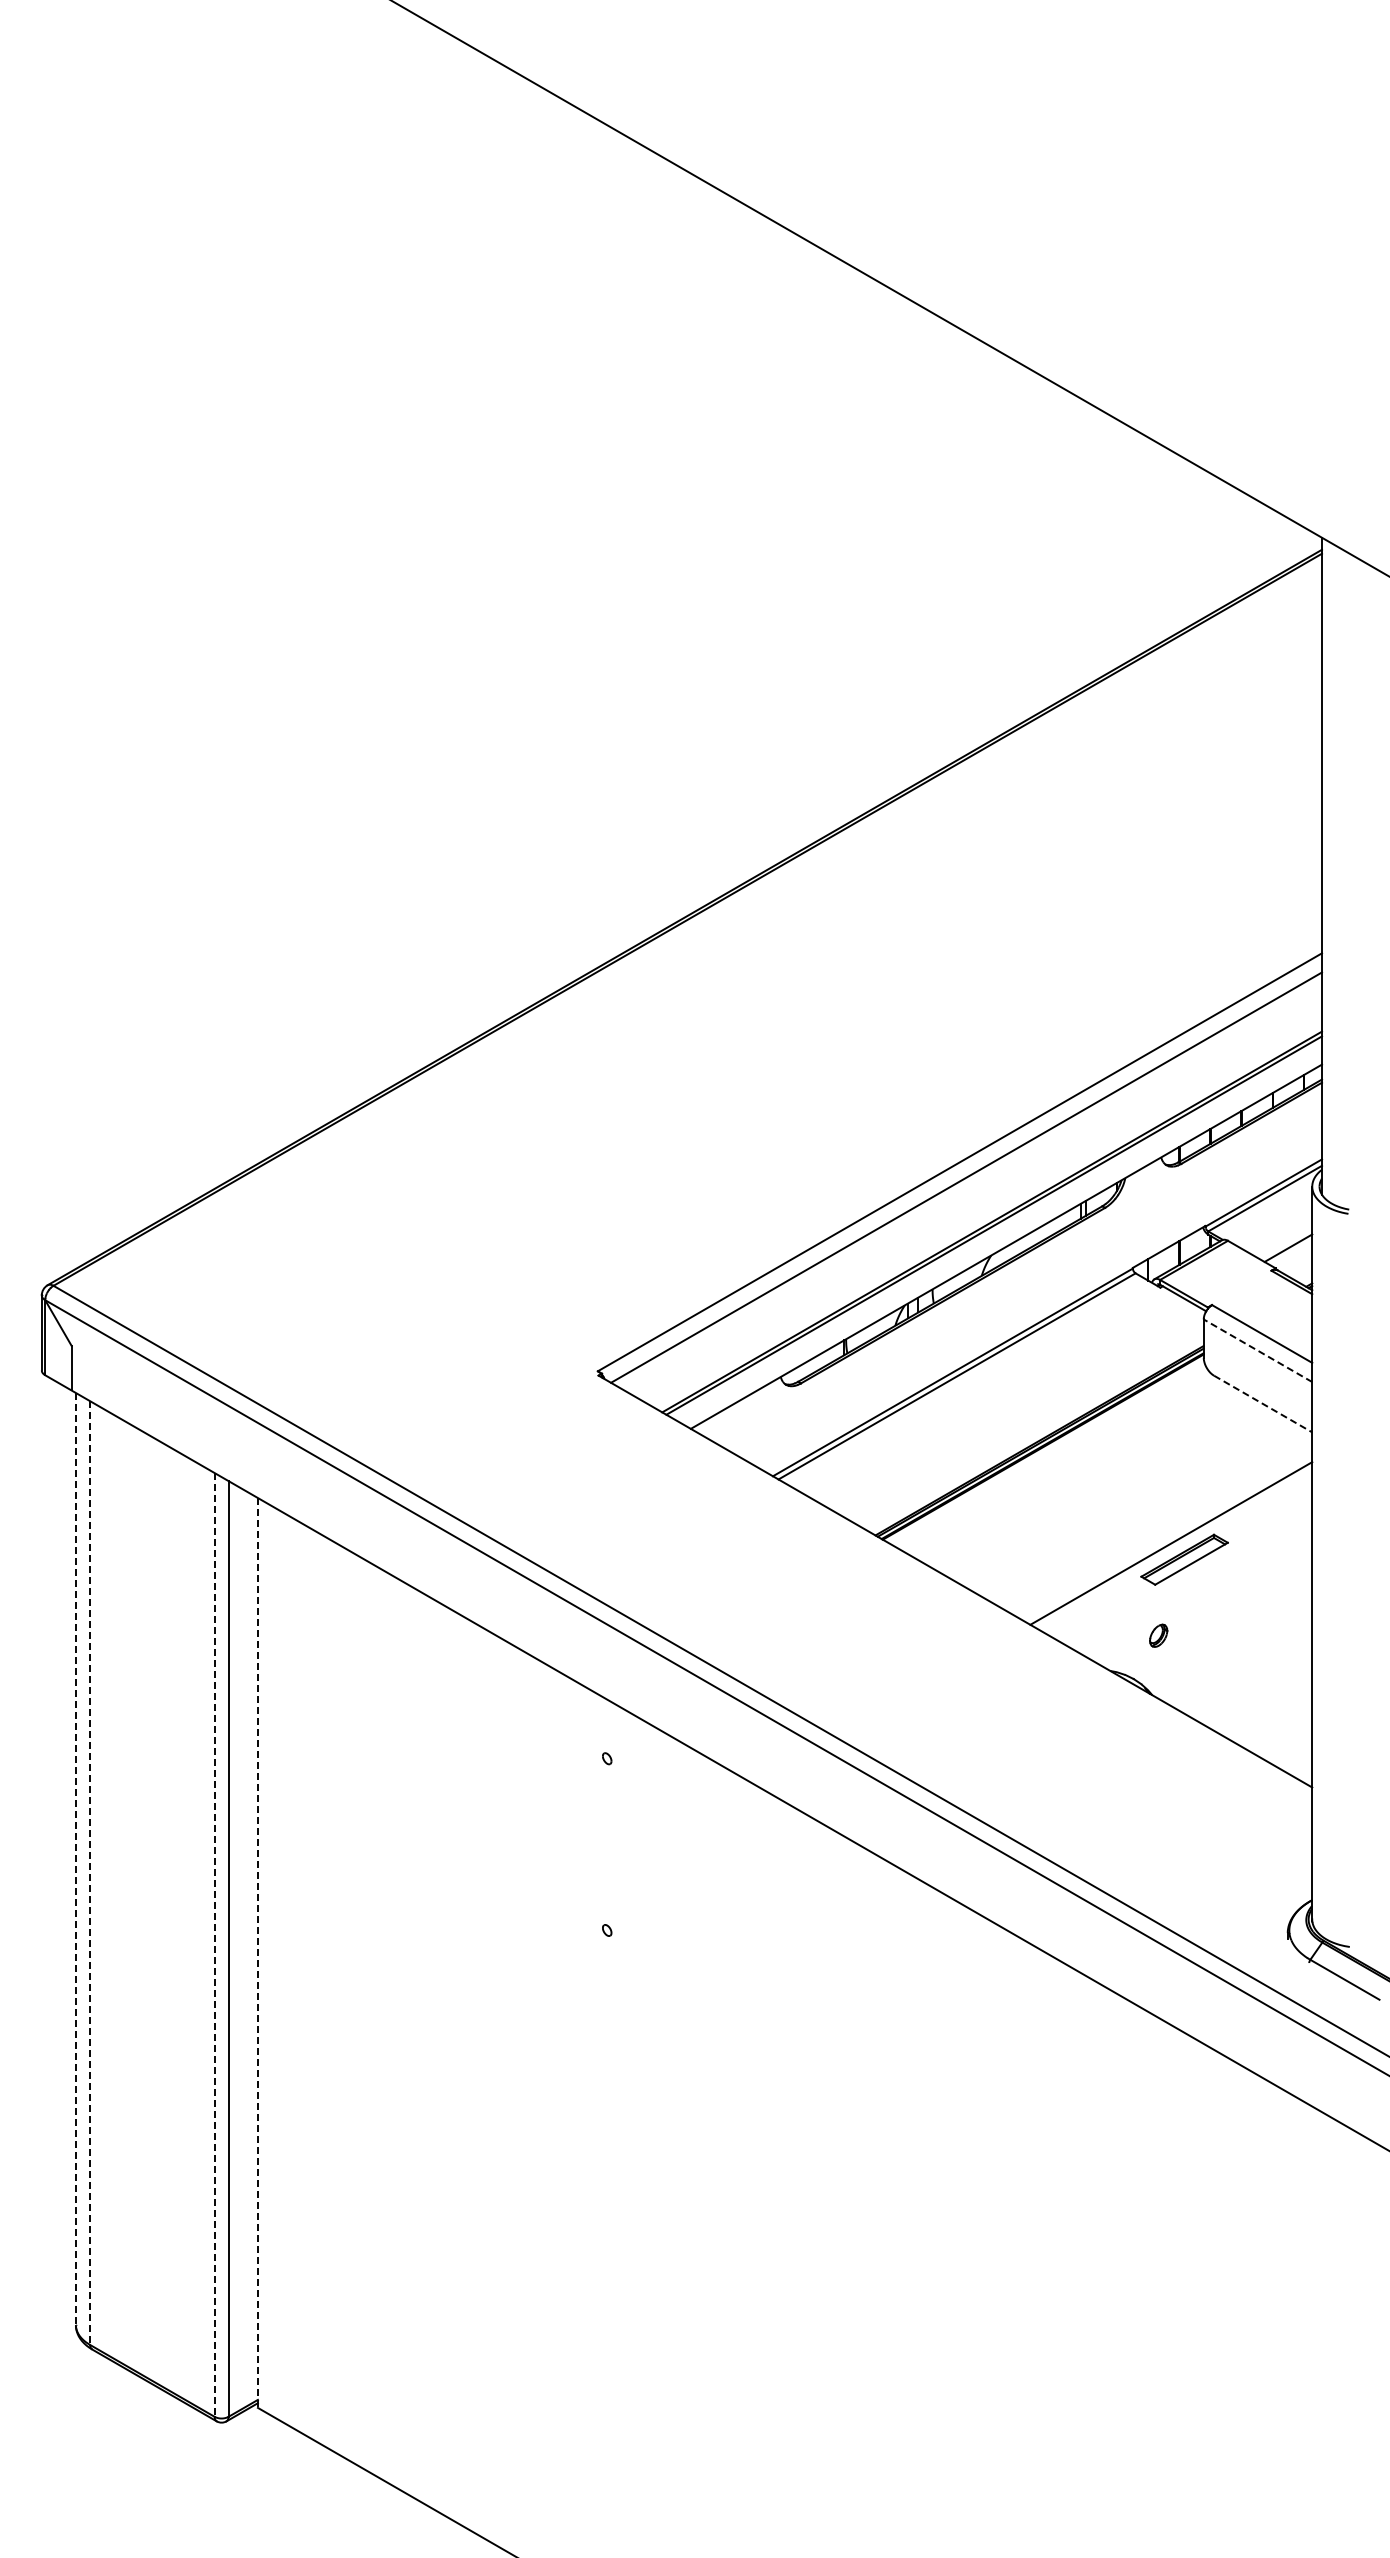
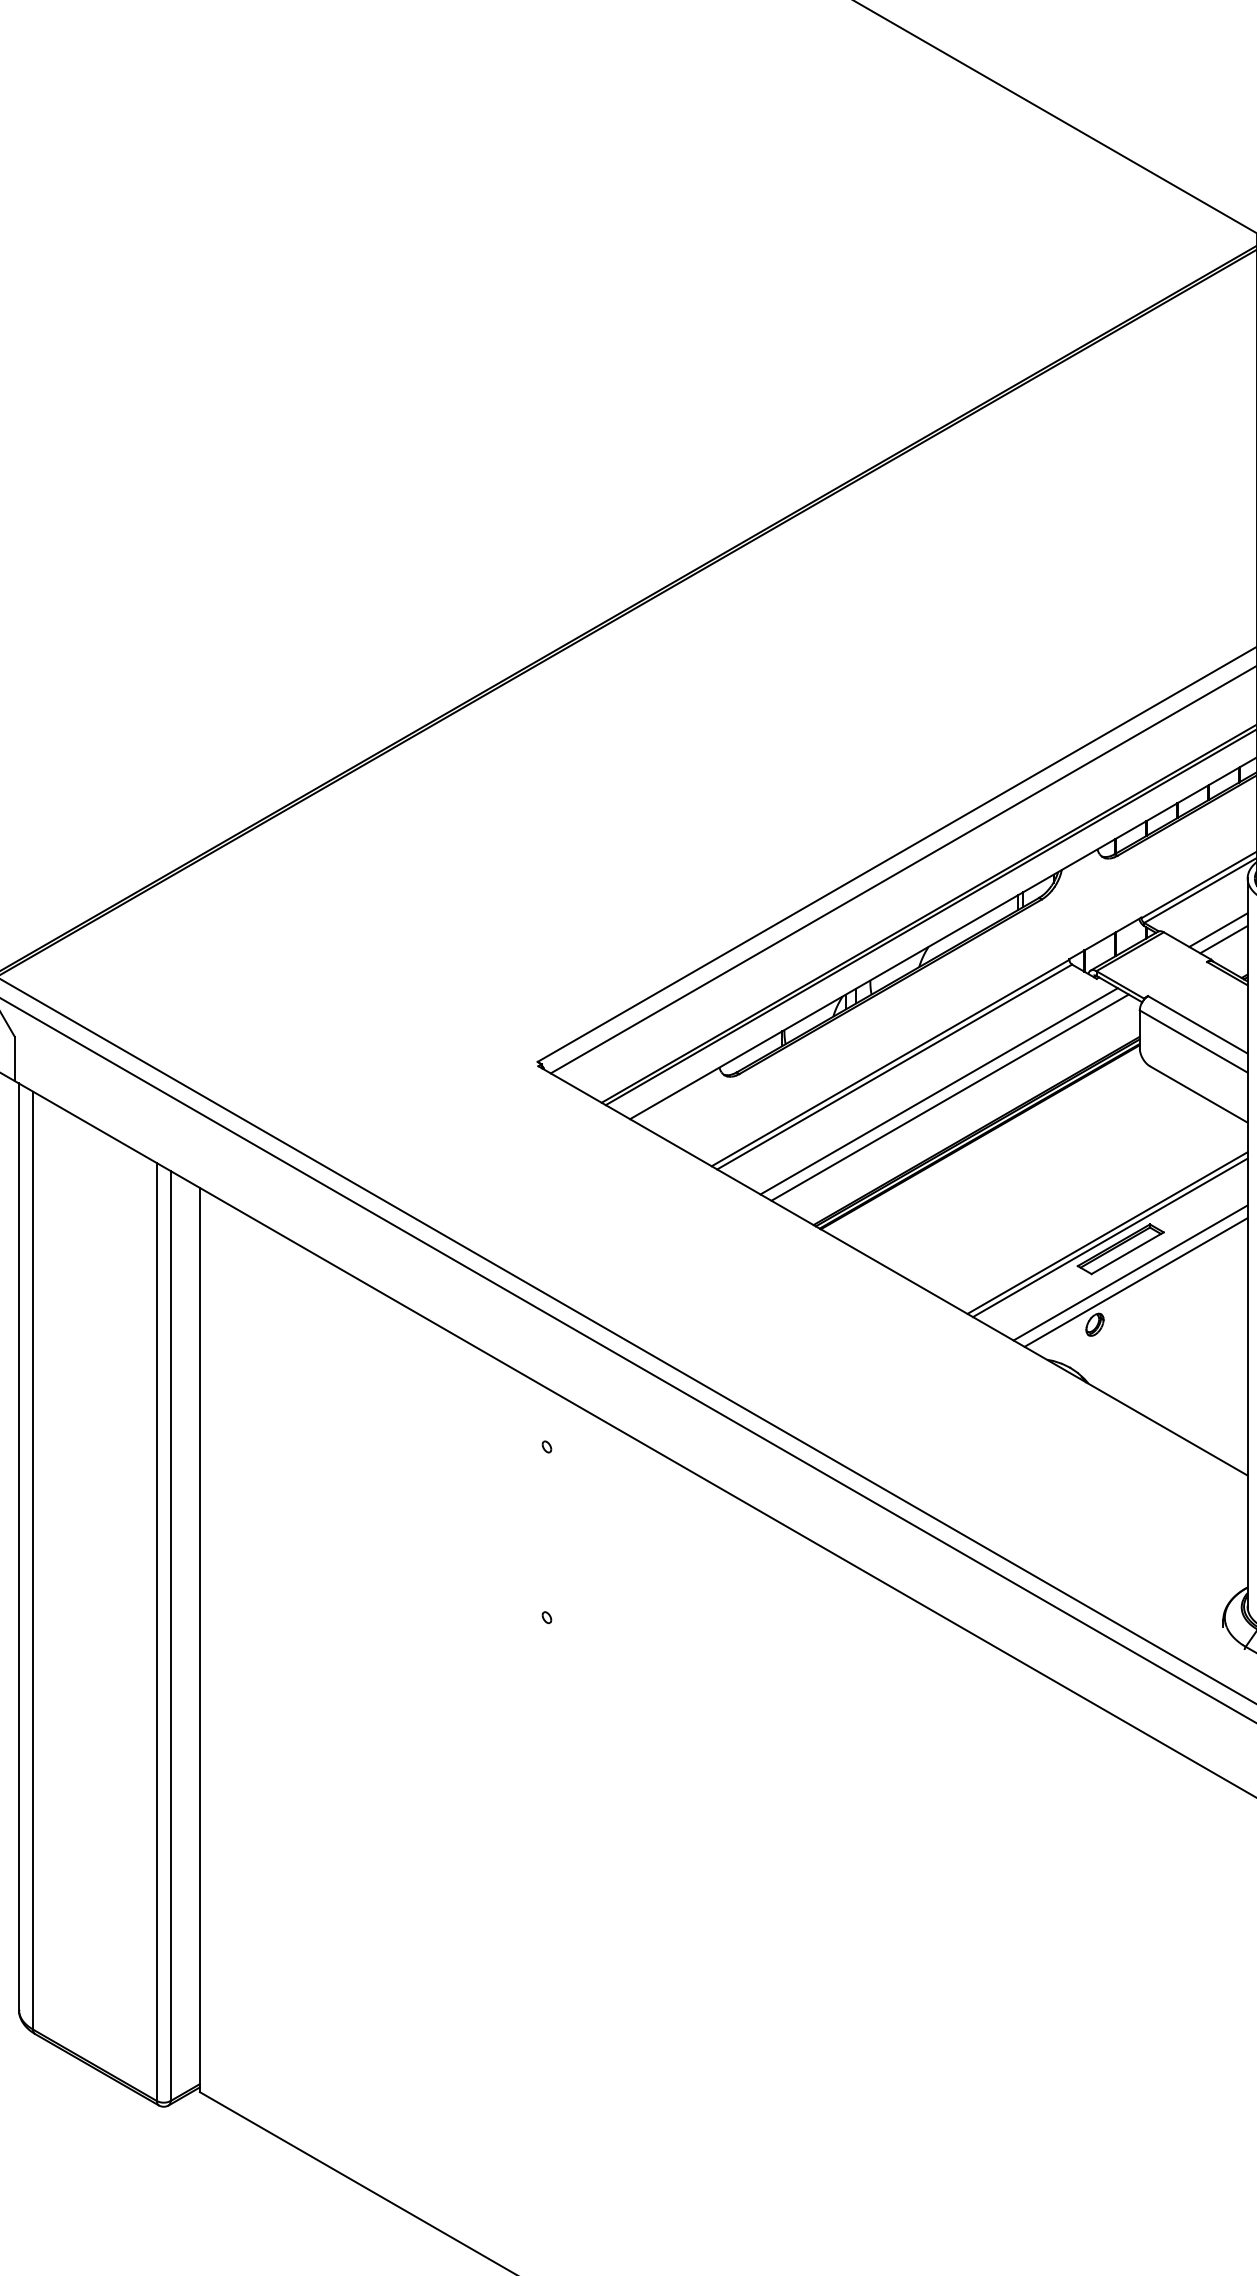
line: (1282, 1238) -> (1218, 929), added
line: (1258, 1350) -> (1194, 1041), dashed -> solid
line: (1001, 1400) -> (938, 1090), added
line: (1263, 1404) -> (1199, 1094), dashed -> solid
line: (1012, 1407) -> (949, 1097), added
line: (1173, 1548) -> (1109, 1238), added
line: (1194, 1583) -> (1130, 1272), added
line: (1199, 1593) -> (1135, 1282), added
line: (75, 1859) -> (18, 1547), dashed -> solid
line: (90, 1873) -> (33, 1561), dashed -> solid
line: (214, 1944) -> (156, 1631), dashed -> solid
line: (257, 1952) -> (199, 1639), dashed -> solid

